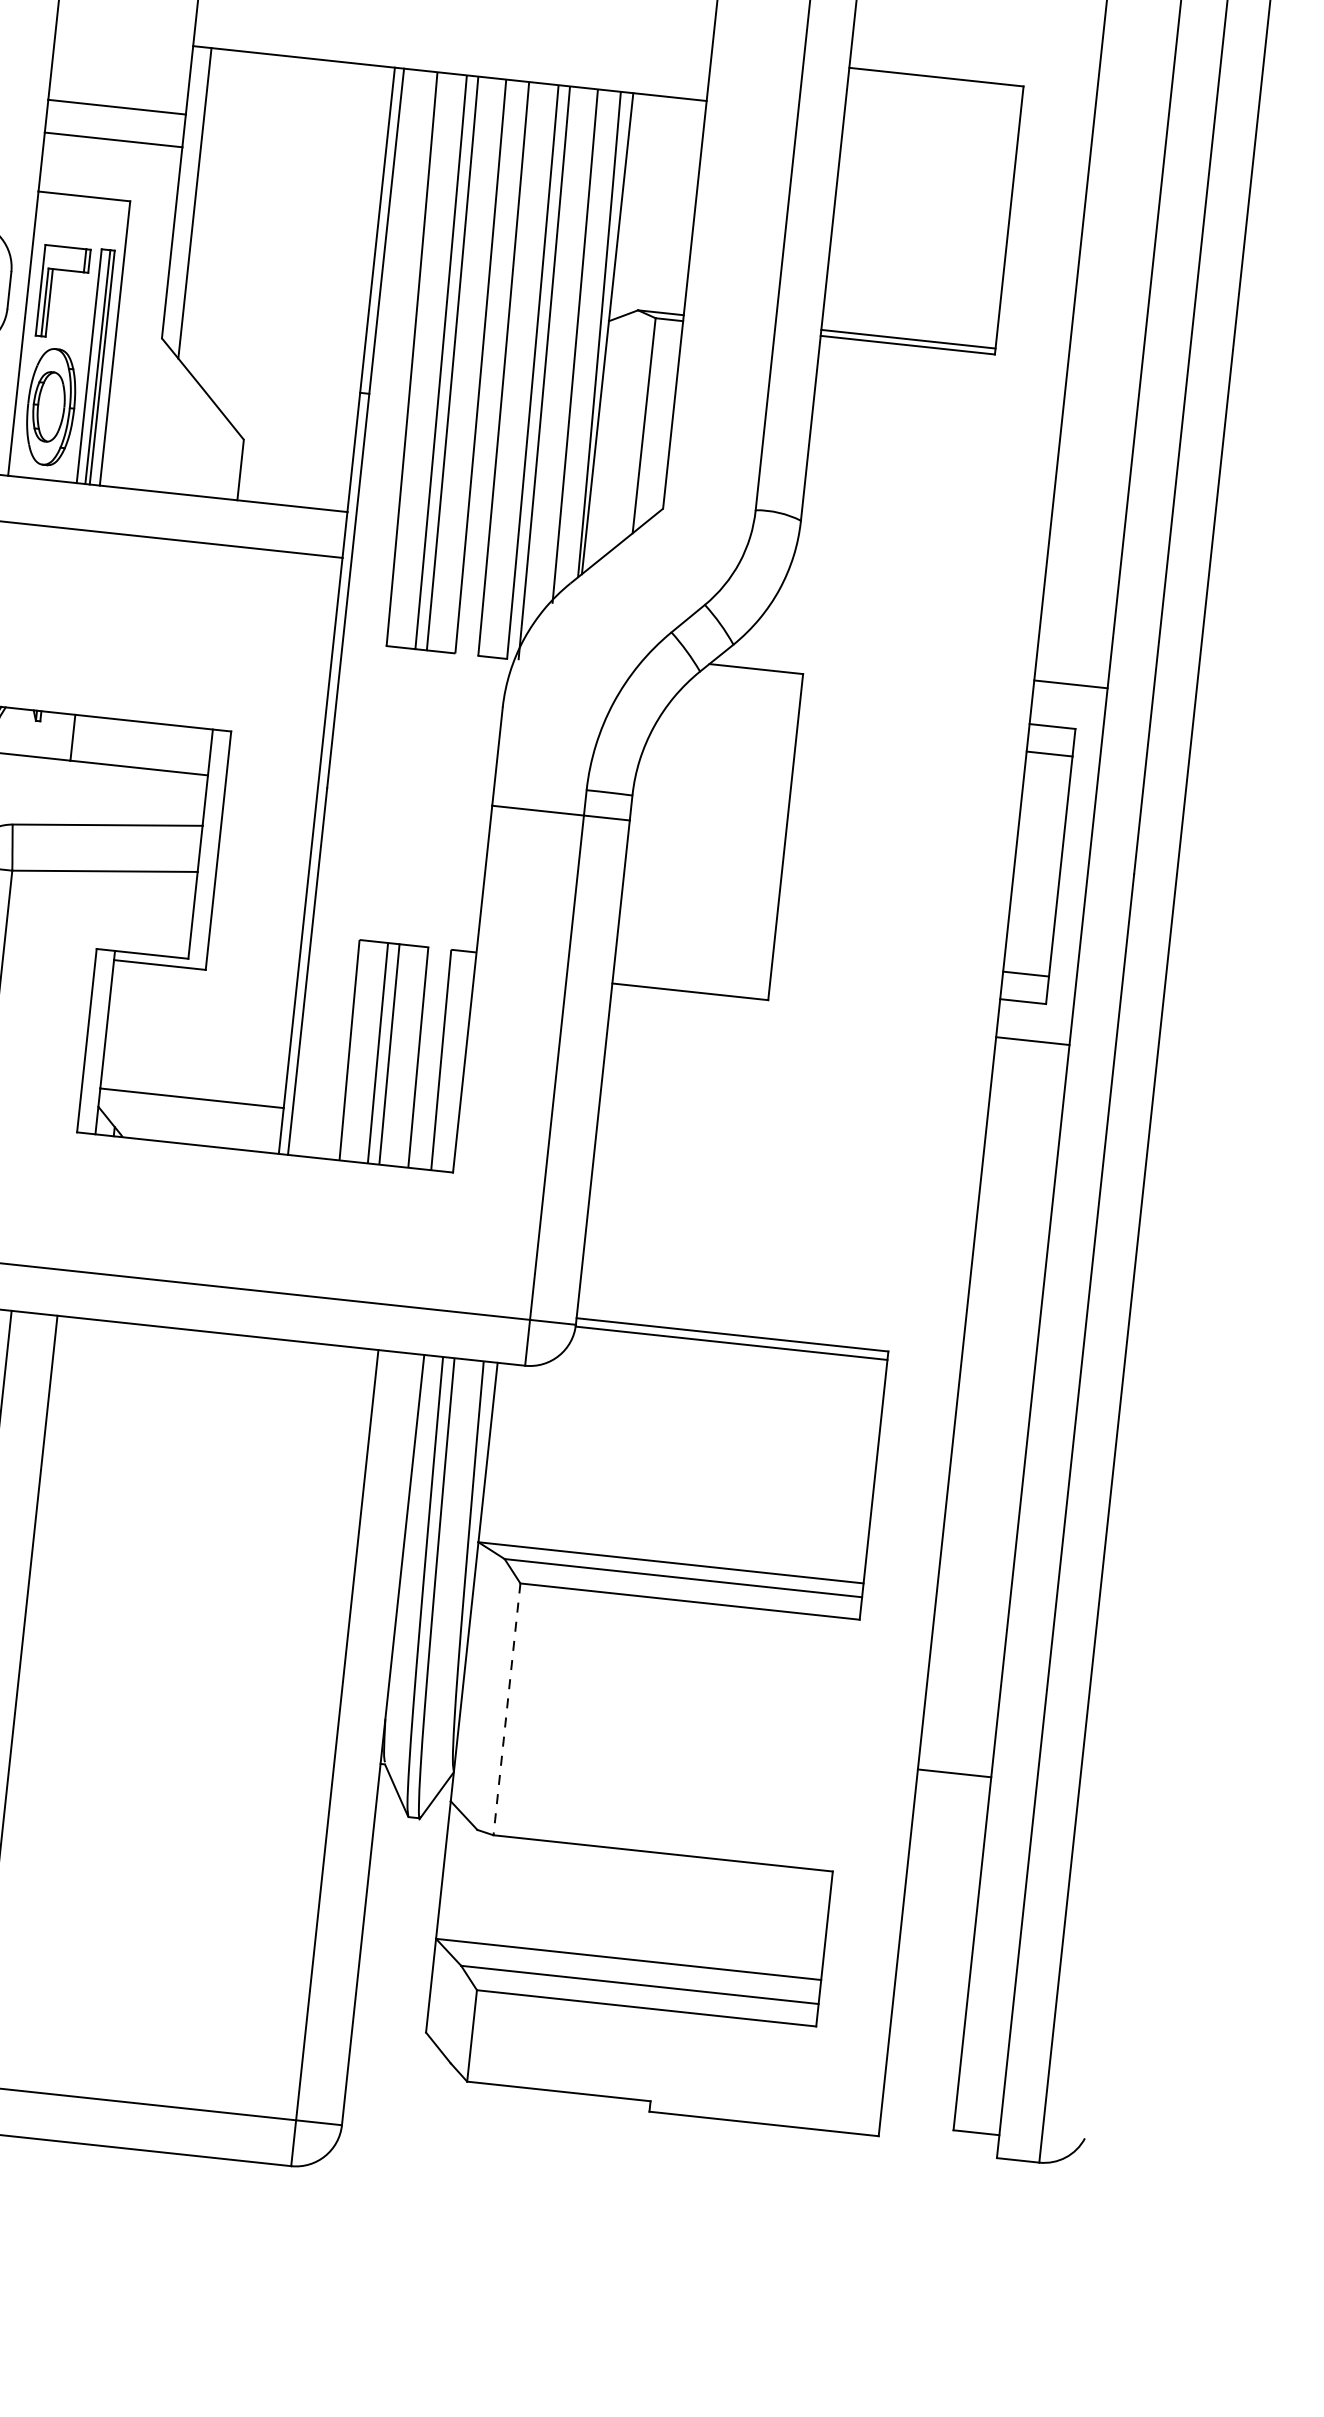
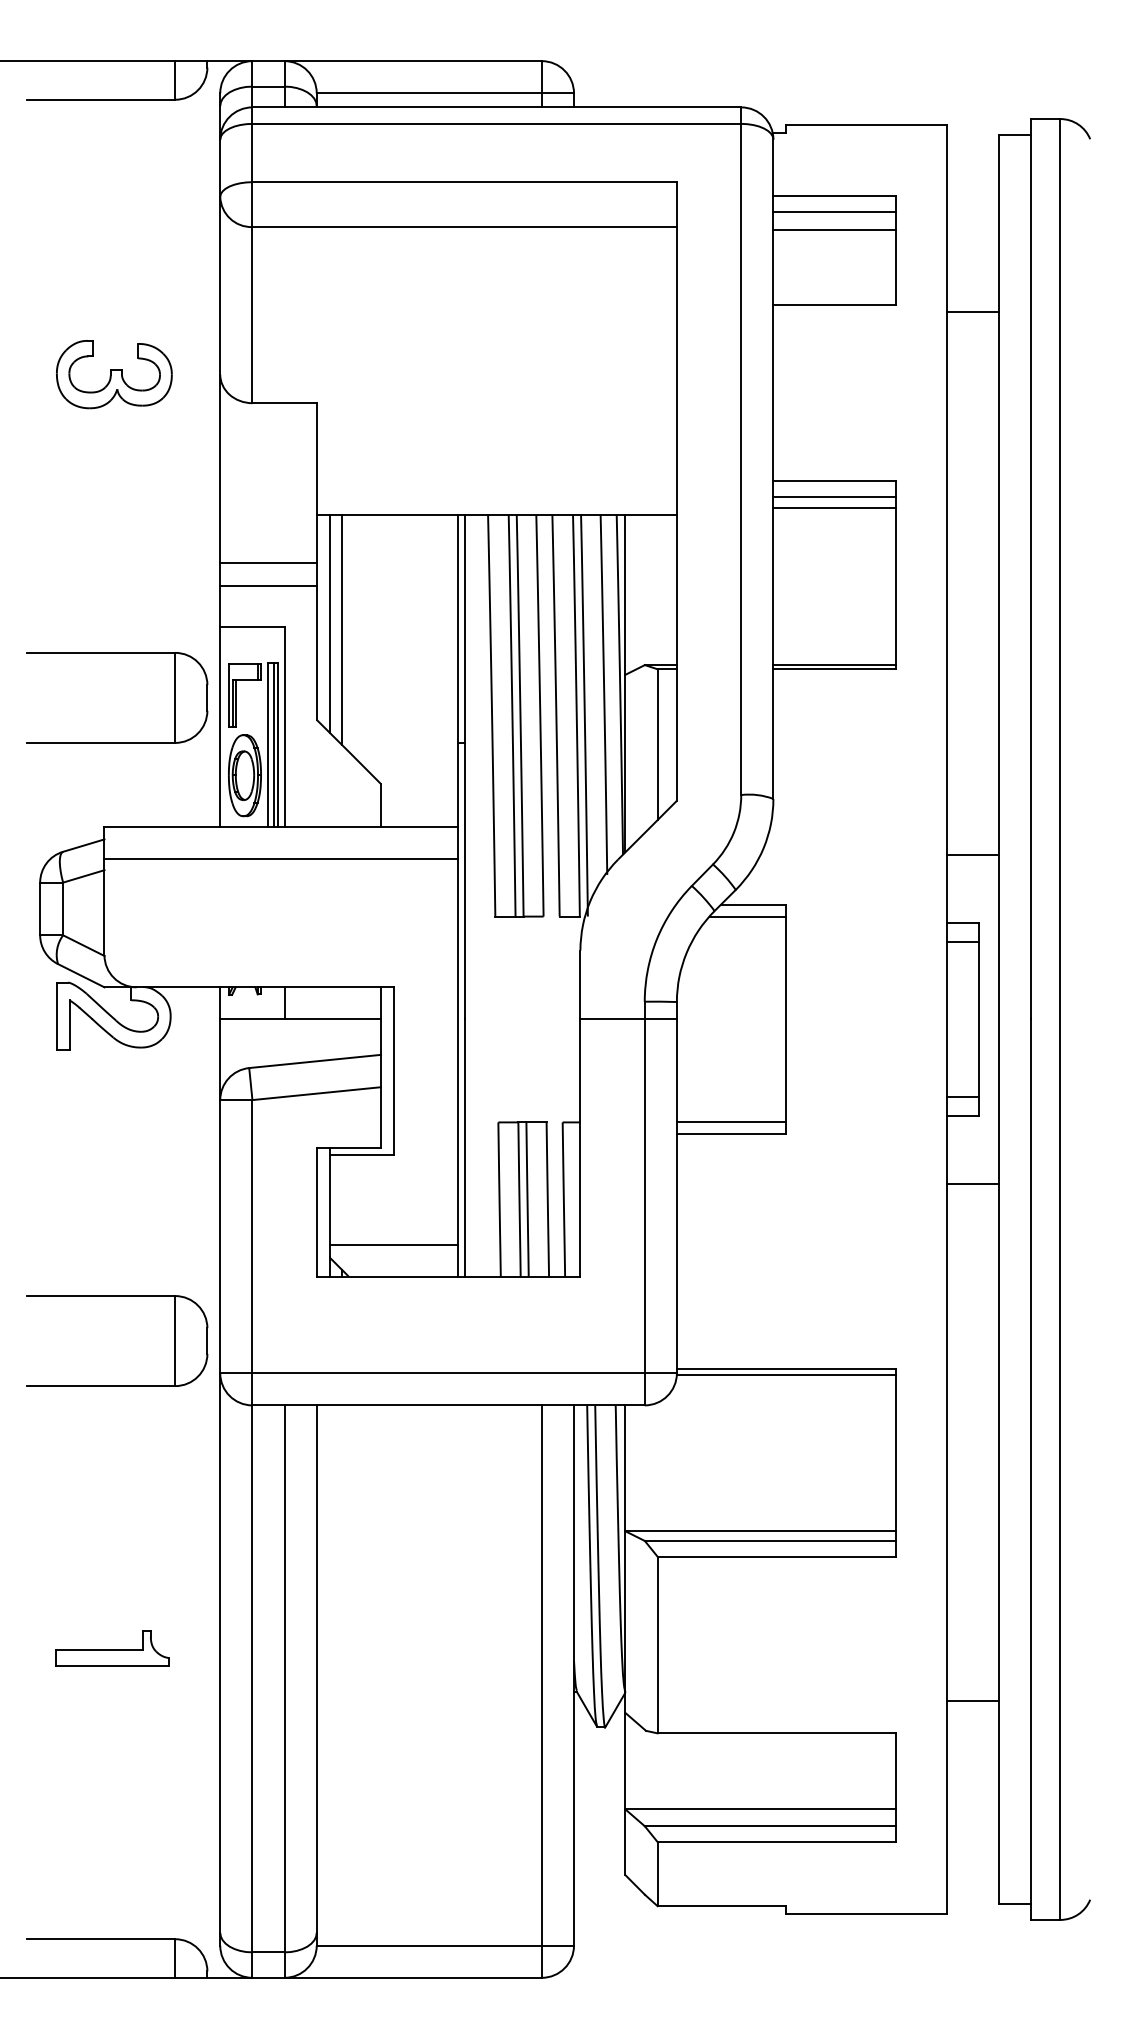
line: (934, 100) -> (834, 497), added
line: (932, 114) -> (834, 507), added
line: (212, 213) -> (342, 629), added
line: (746, 684) -> (747, 916), added
line: (1070, 684) -> (972, 855), moved
line: (691, 975) -> (731, 1122), added
line: (1032, 1040) -> (972, 1183), moved
line: (506, 1709) -> (657, 1645), dashed -> solid
line: (954, 1773) -> (972, 1701), moved

